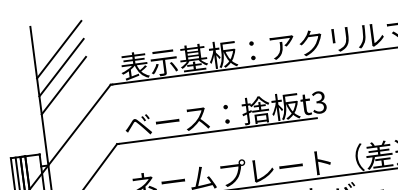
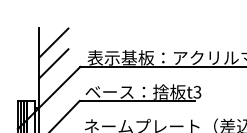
line: (61, 67) -> (53, 53), removed

